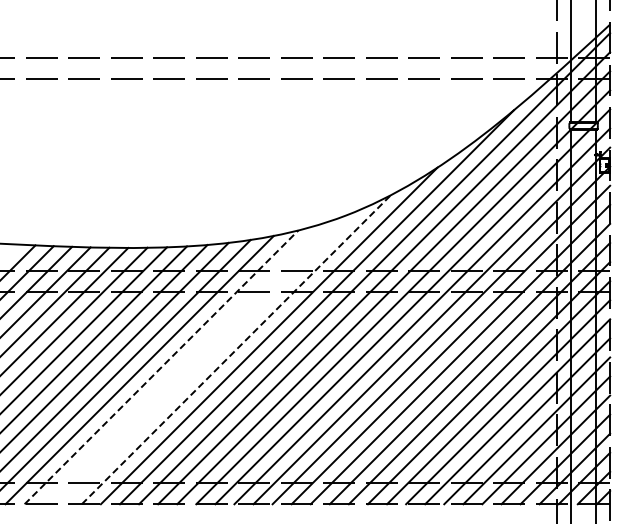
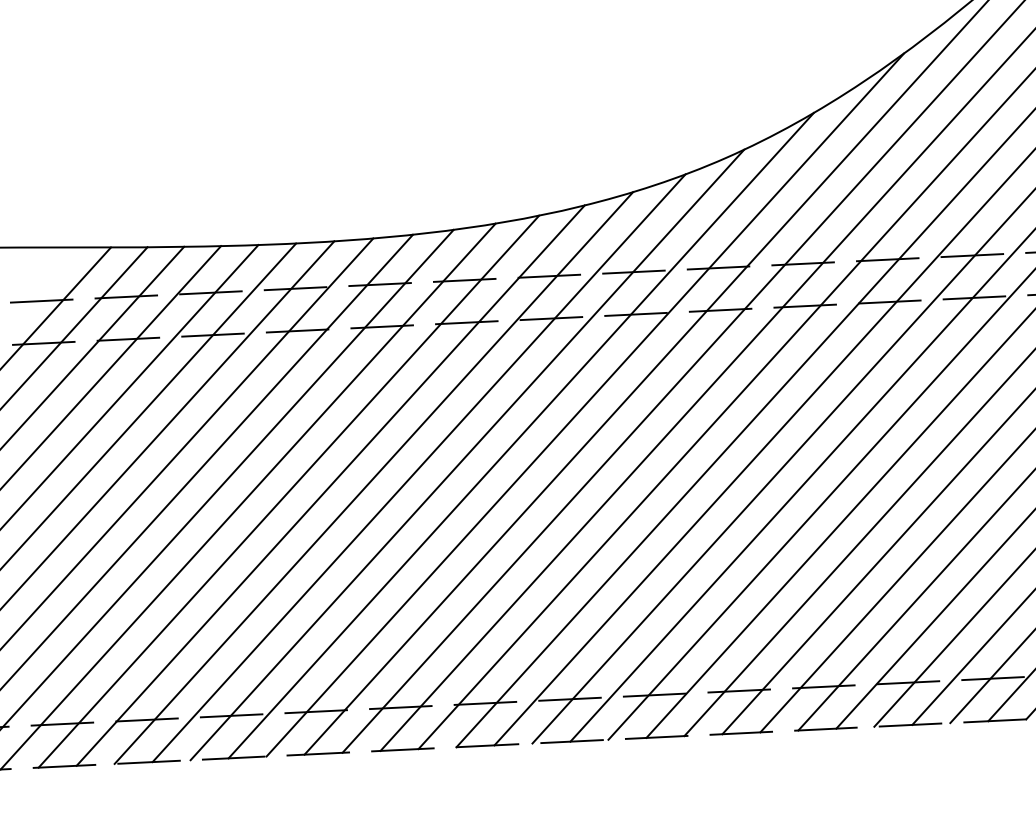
line: (236, 349) -> (521, 435), dashed -> solid
line: (208, 357) -> (466, 453), added
line: (184, 363) -> (419, 468), added
line: (161, 367) -> (373, 478), dashed -> solid

